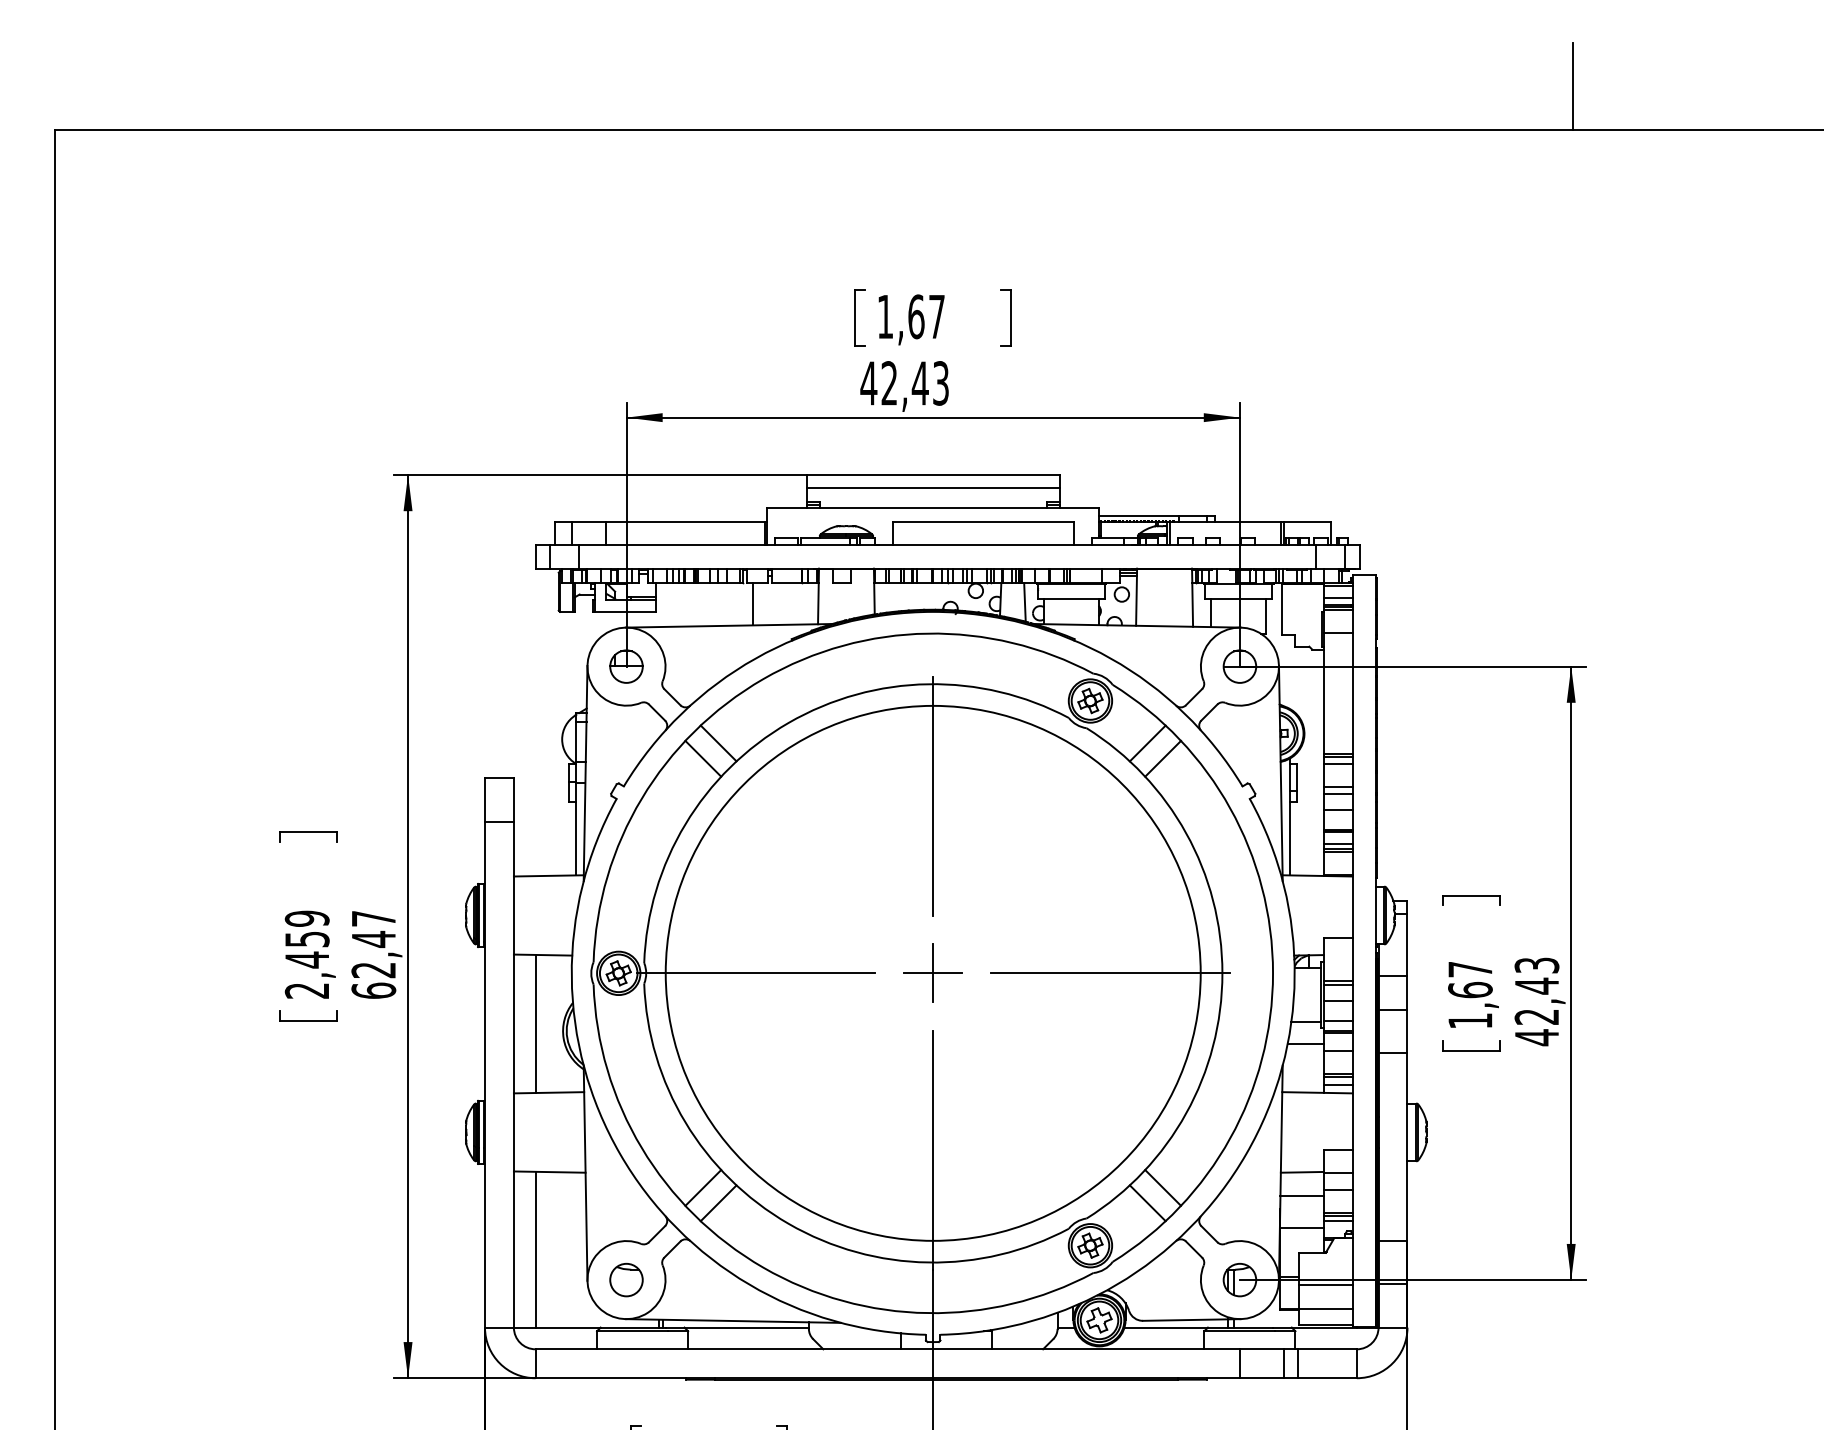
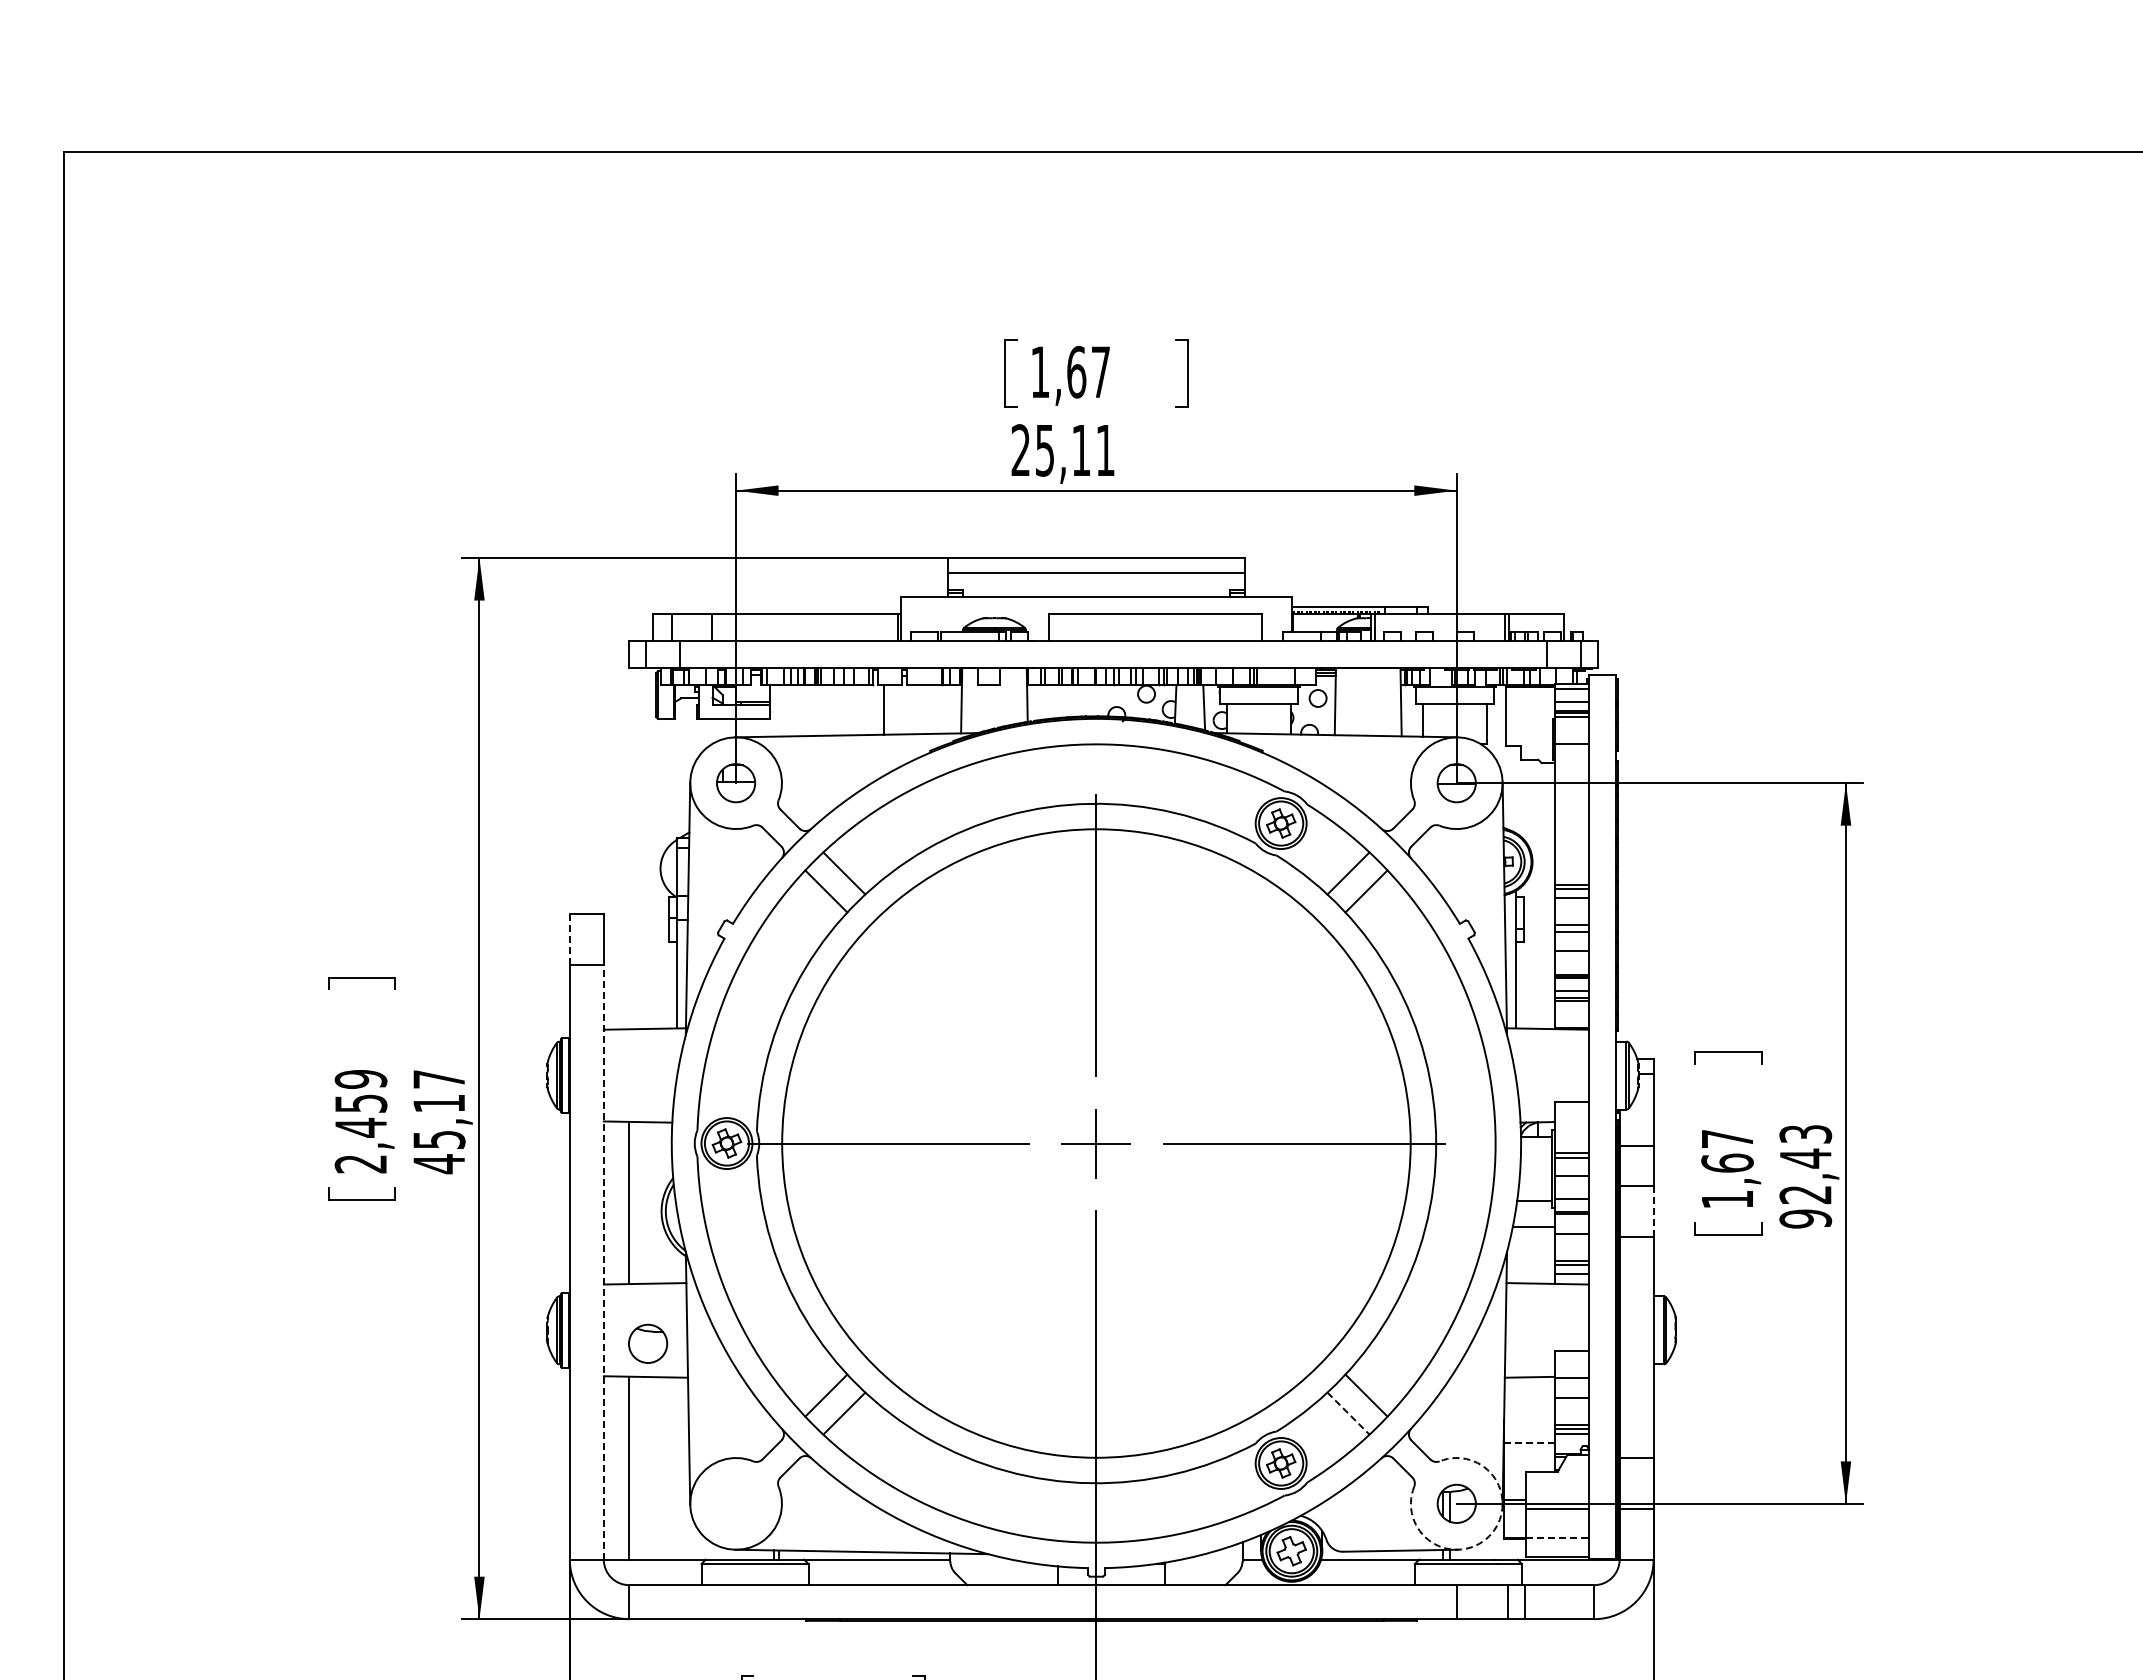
line: (1572, 86) -> (1847, 101), removed
text: (904, 383) -> (1062, 450), 42,43 -> 25,11
line: (484, 799) -> (569, 939), solid -> dashed
text: (373, 964) -> (438, 1133), 62,47 -> 45,17
line: (1407, 1031) -> (1653, 1211), solid -> dashed
text: (1536, 1038) -> (1805, 1219), 42,43 -> 92,43
line: (513, 1073) -> (603, 1261), solid -> dashed
line: (1301, 1196) -> (1529, 1405), removed
line: (1147, 1203) -> (1348, 1413), solid -> dashed
line: (1302, 1227) -> (1530, 1442), solid -> dashed
part: (626, 1279) -> (648, 1343), moved
arc: (1267, 1307) -> (1489, 1536), solid -> dashed
line: (1326, 1309) -> (1558, 1538), solid -> dashed

